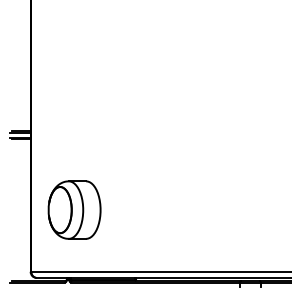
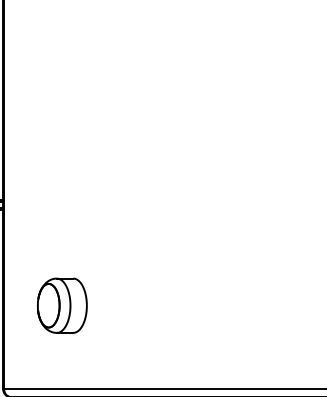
part: (74, 209) -> (62, 304), size x0.7

